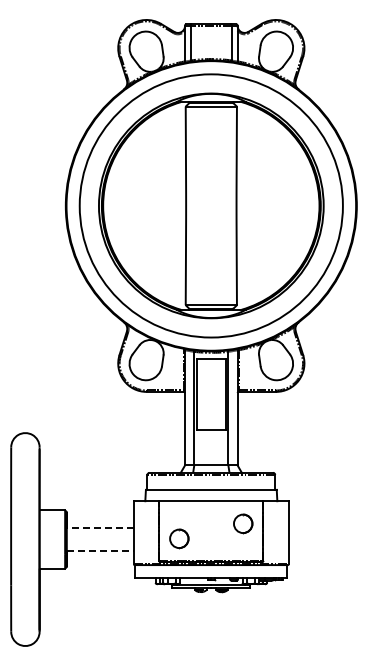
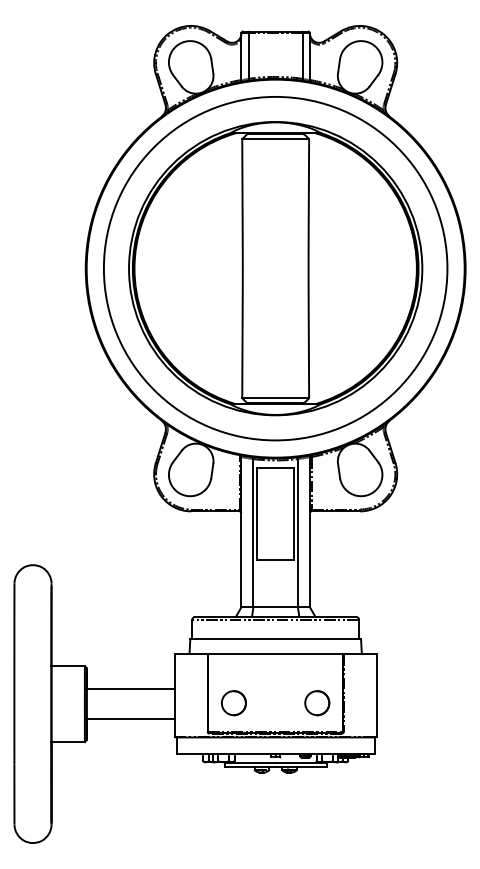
part: (243, 523) -> (317, 702), moved
line: (100, 528) -> (131, 689), dashed -> solid
line: (100, 550) -> (131, 718), dashed -> solid

